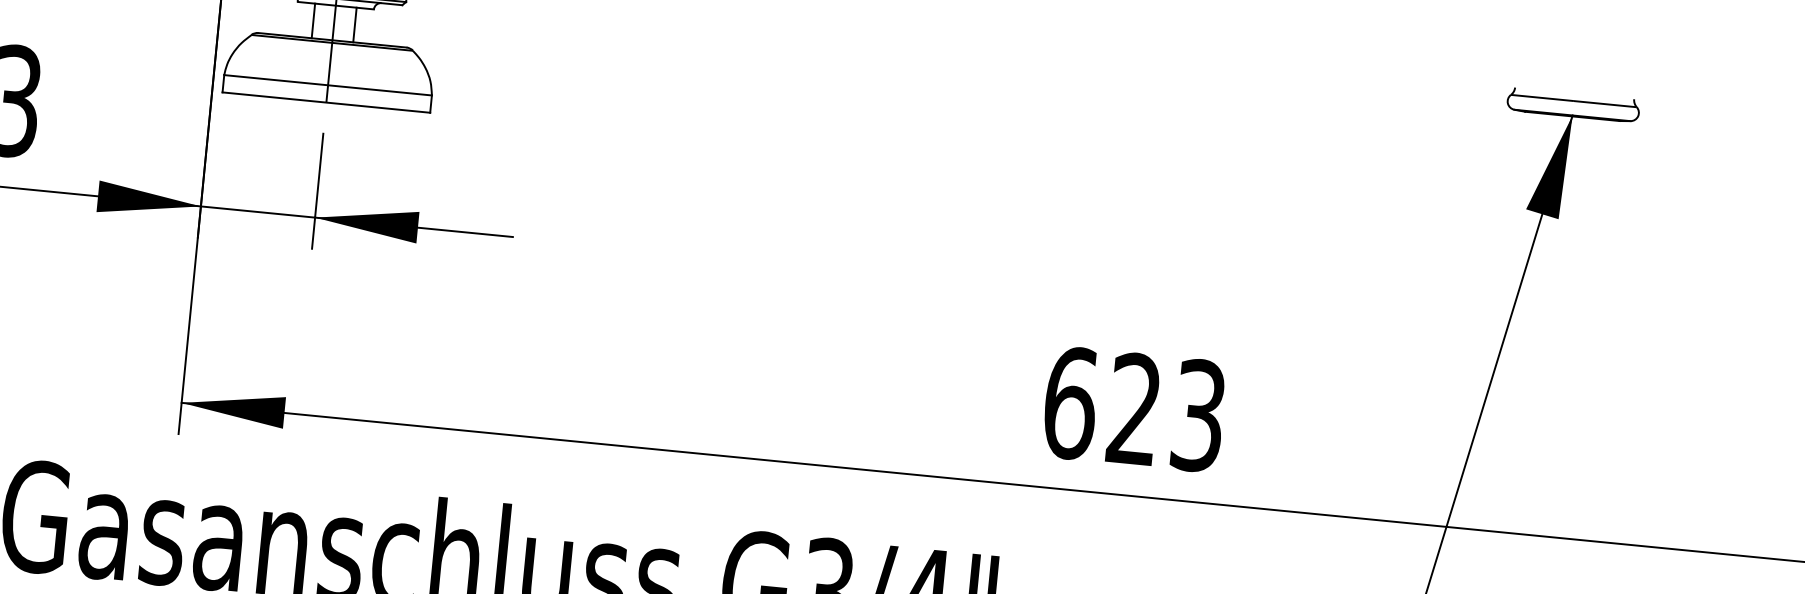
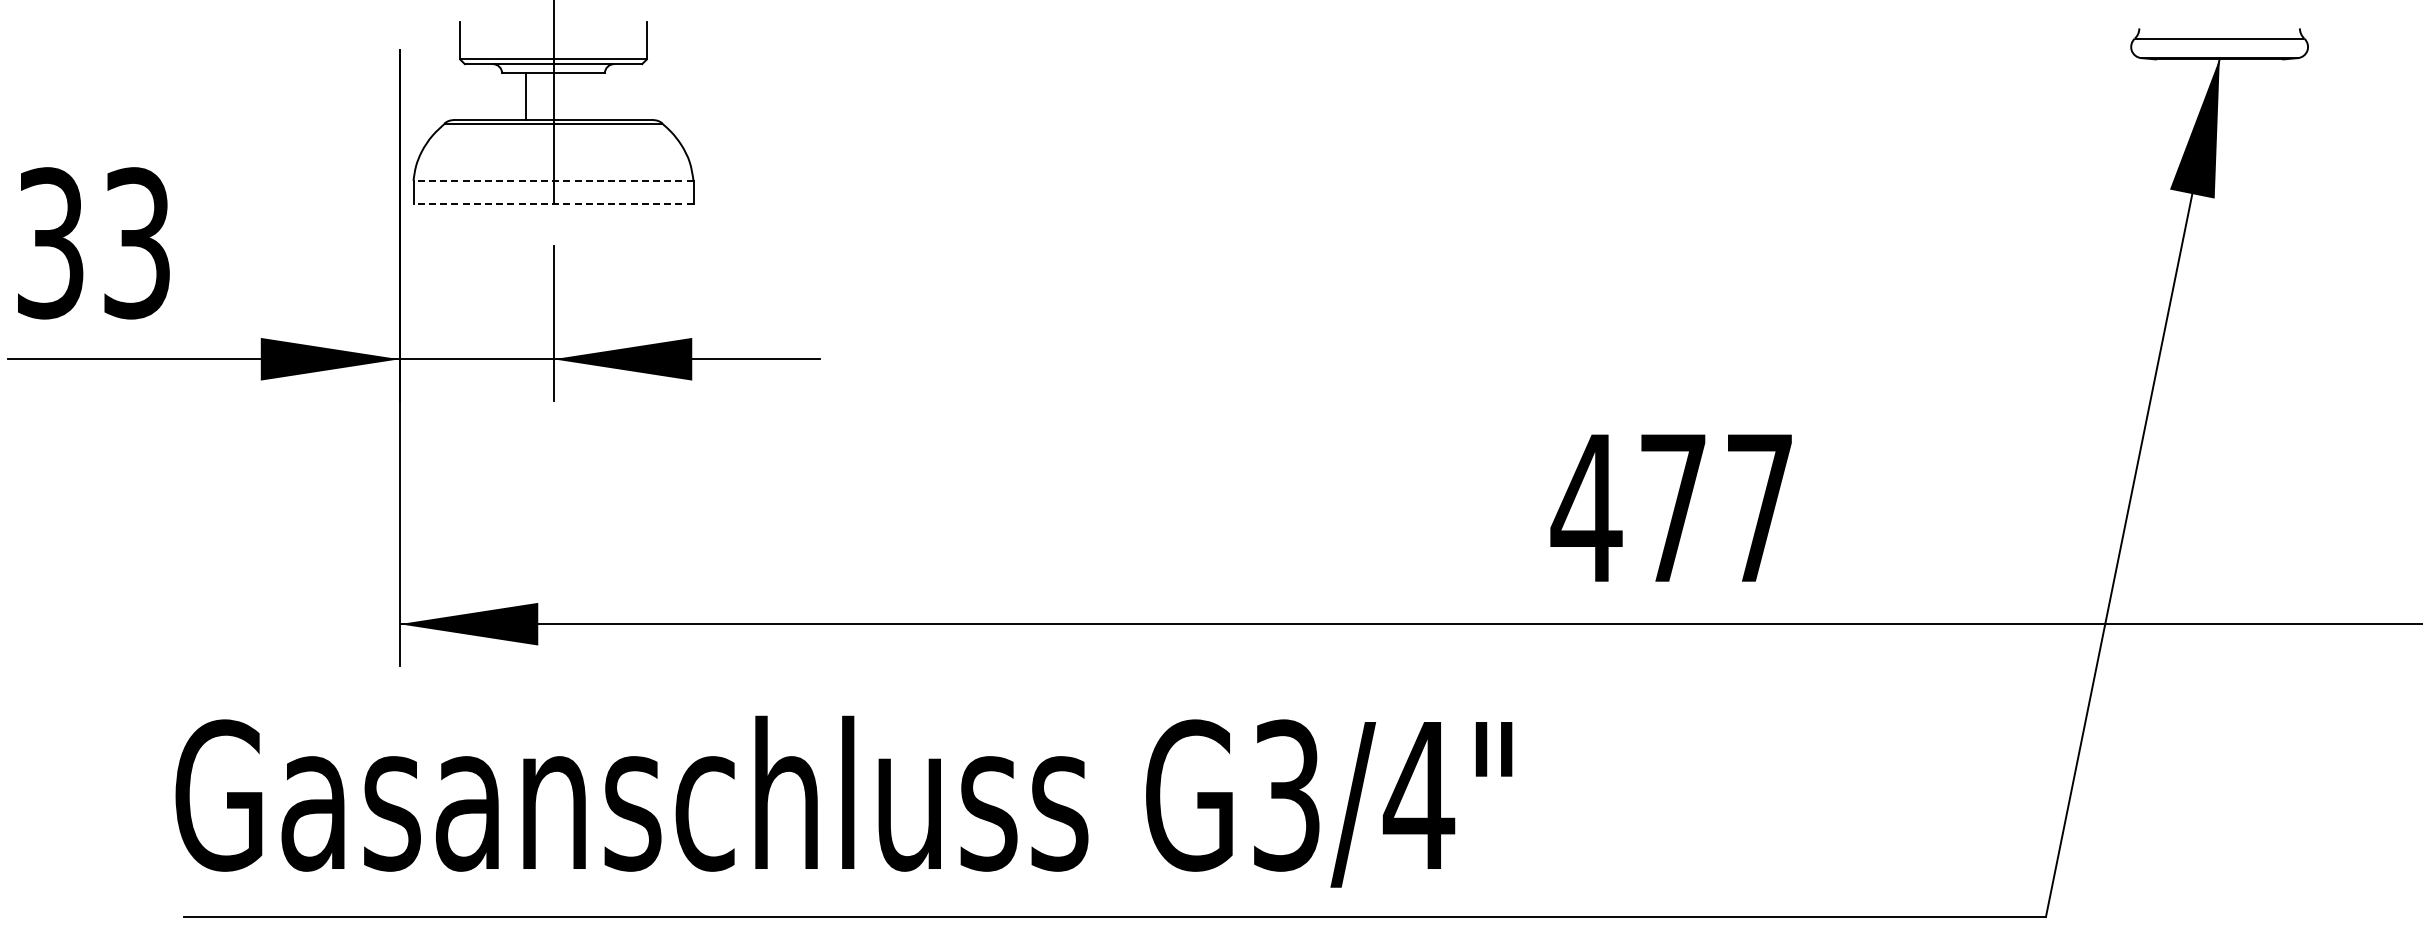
line: (354, 24) -> (581, 96), removed
line: (328, 85) -> (553, 180), solid -> dashed
line: (326, 102) -> (553, 204), solid -> dashed
text: (1133, 409) -> (1671, 508), 623 -> 477

